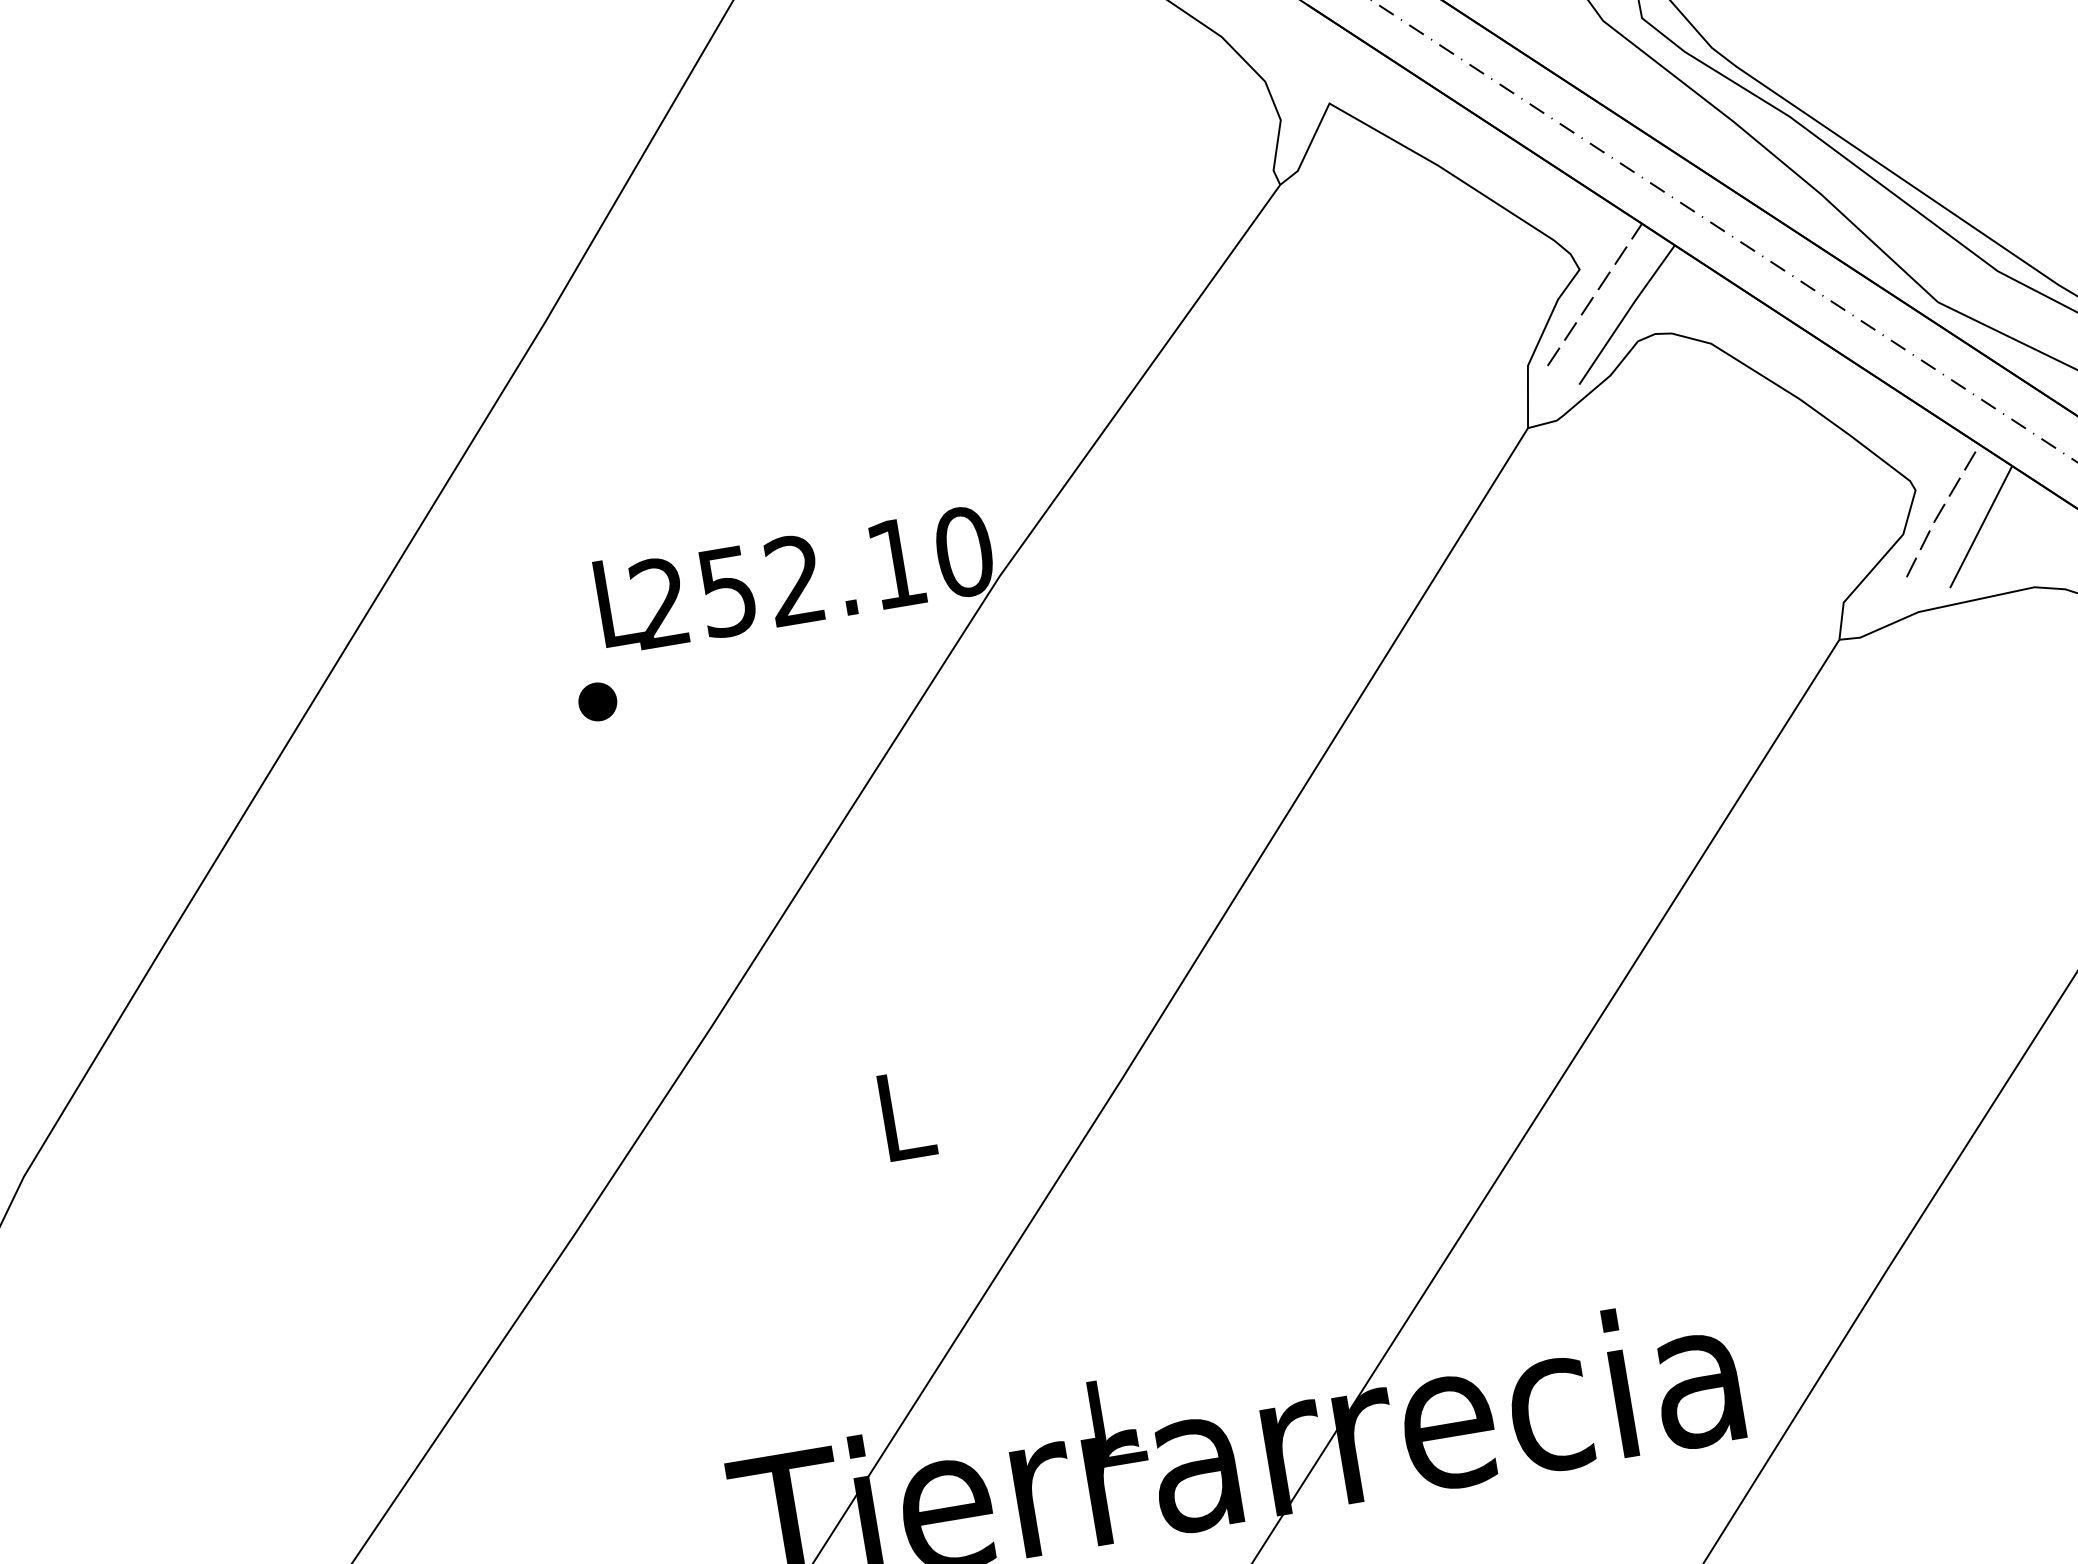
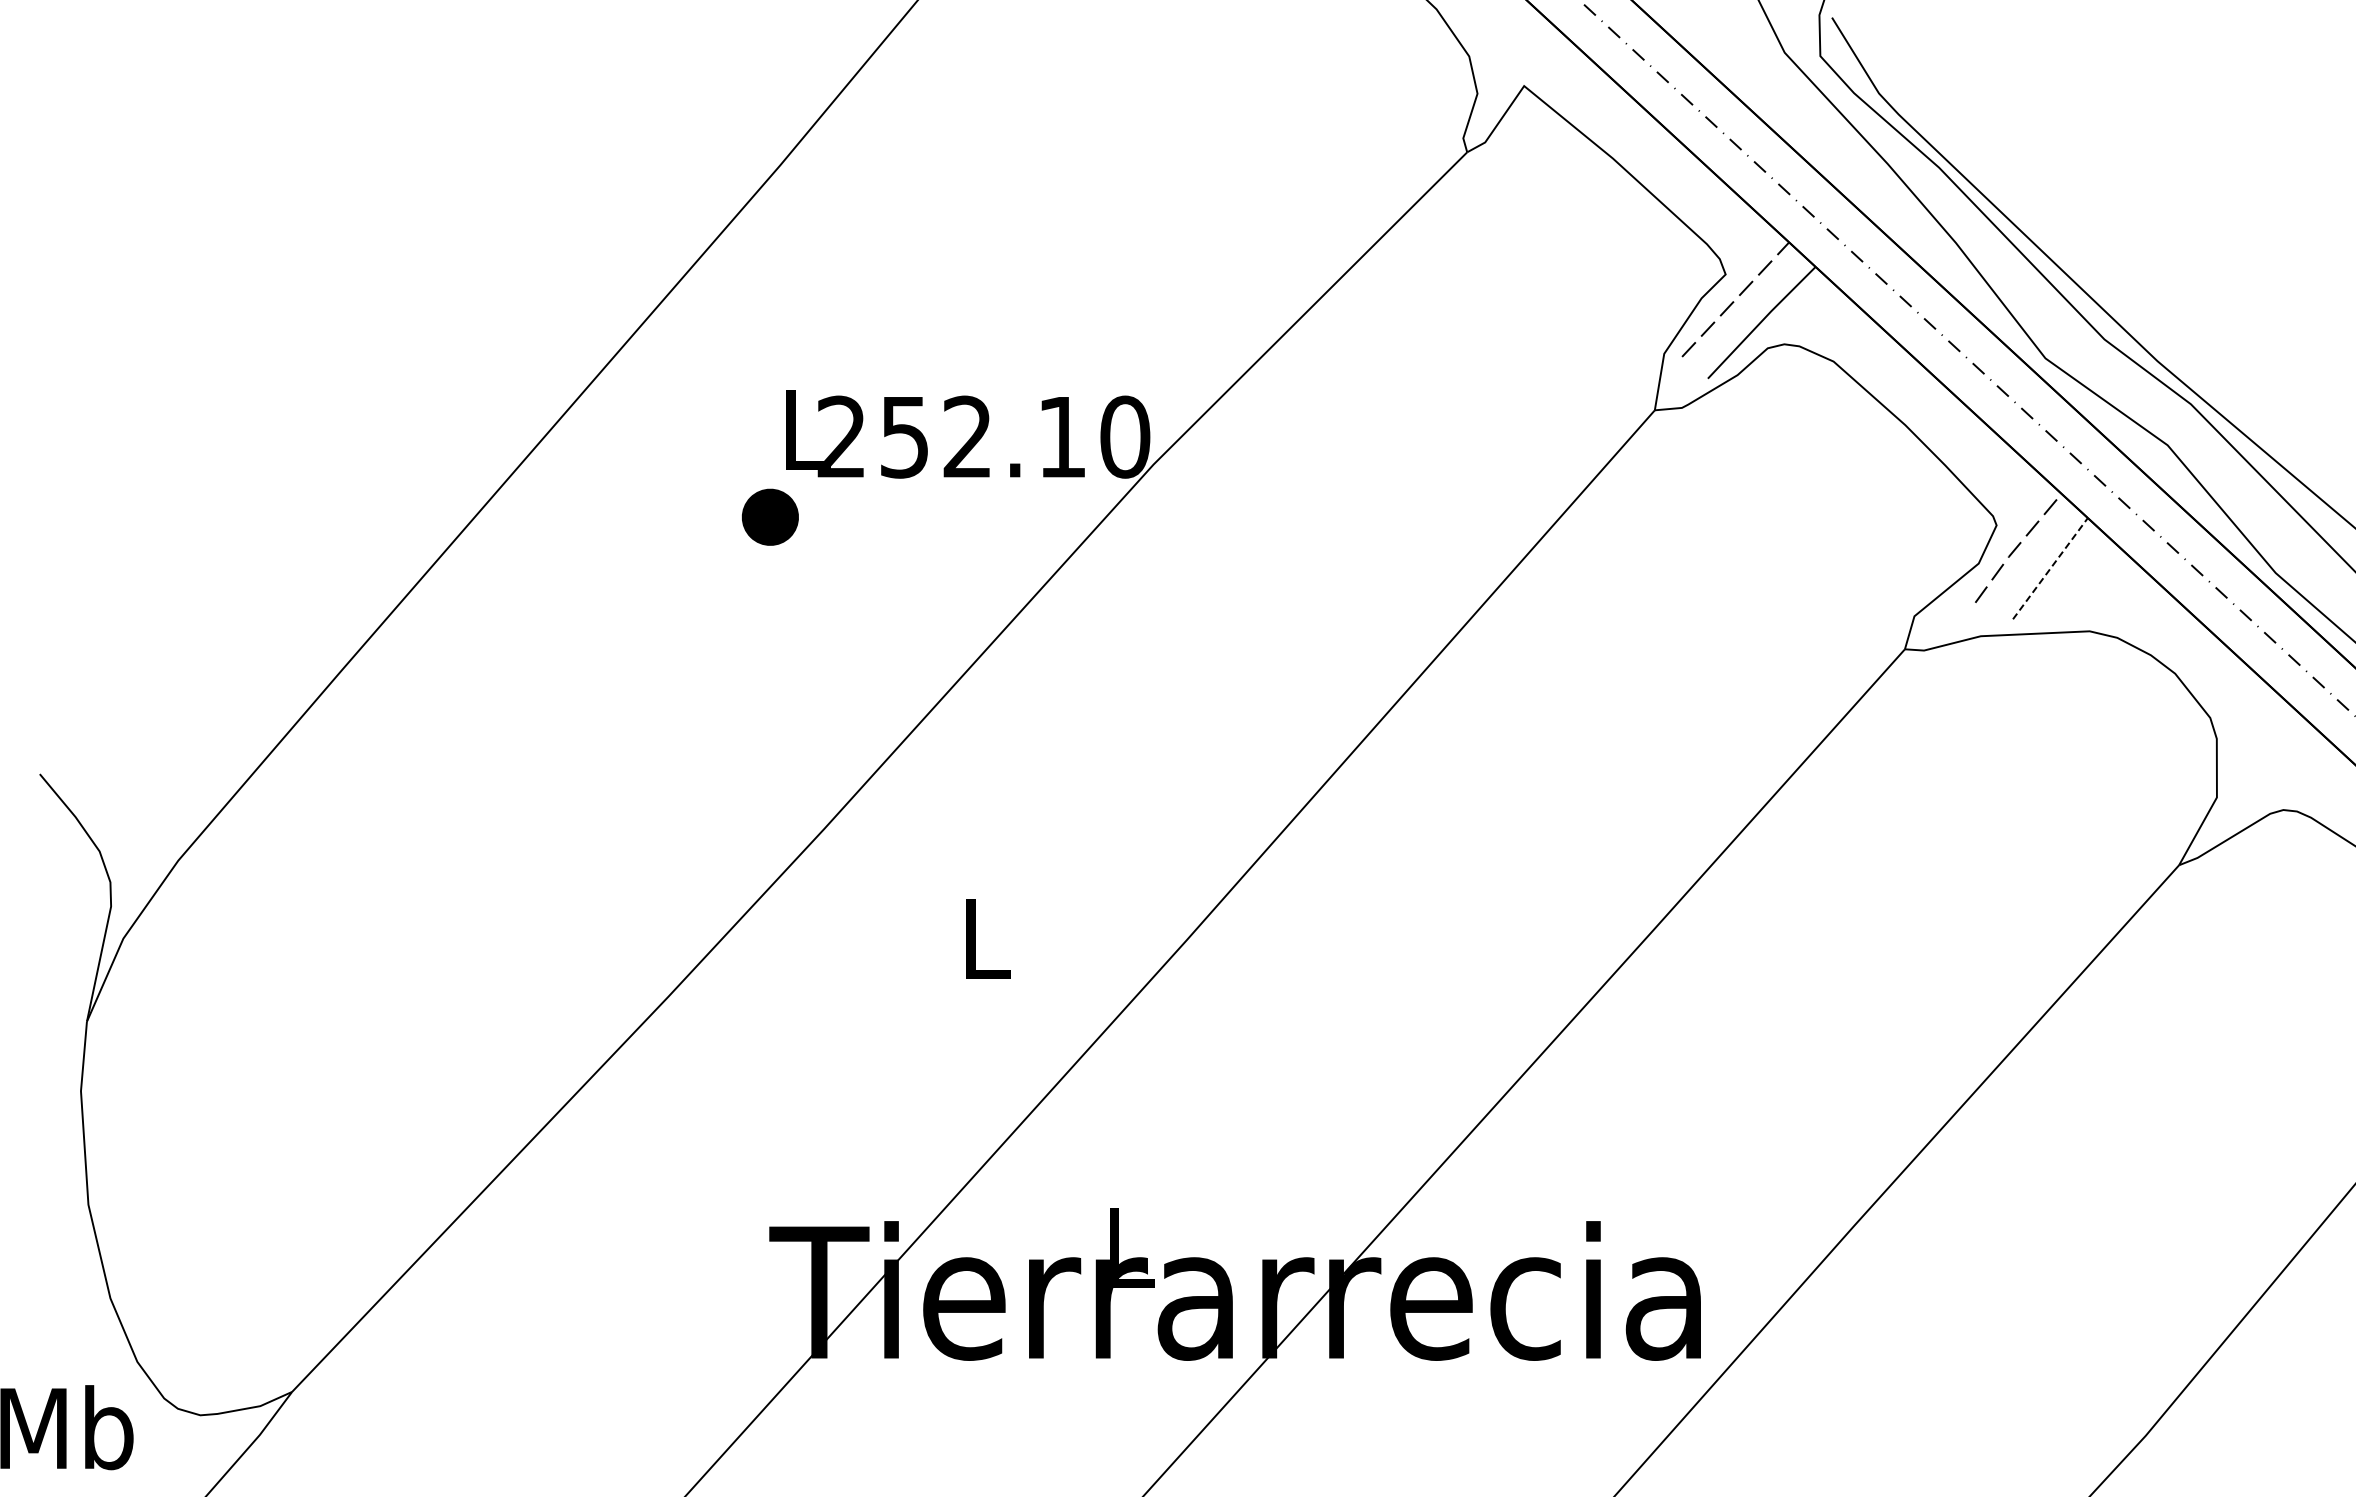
line: (1981, 526) -> (2050, 568), solid -> dashed
part: (597, 702) -> (770, 517), size x1.6

